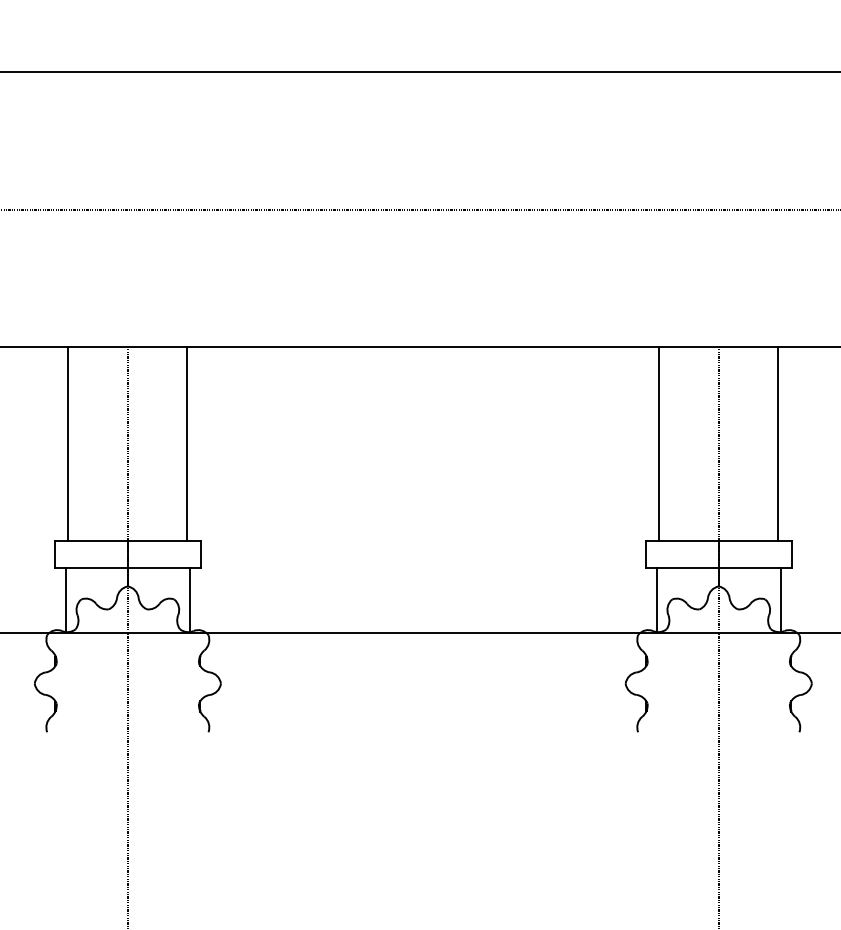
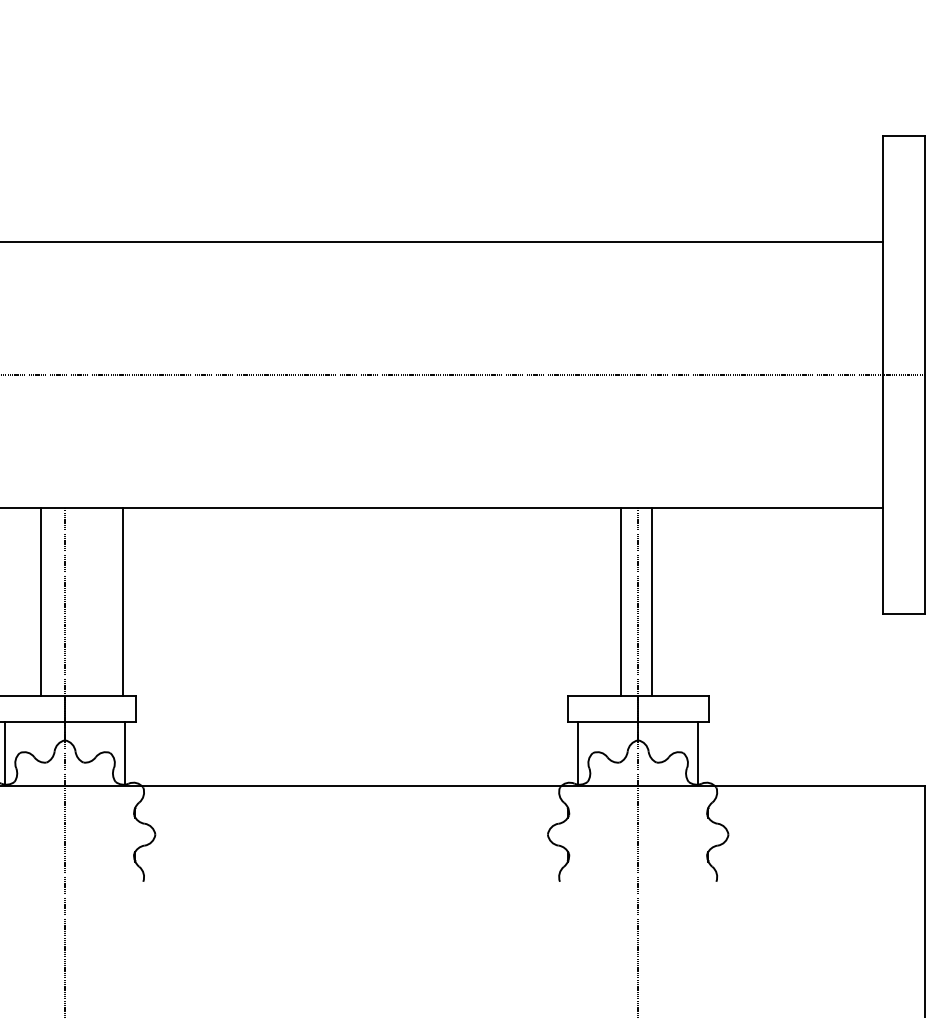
line: (68, 443) -> (41, 601), moved
line: (659, 443) -> (620, 601), moved
line: (777, 443) -> (651, 601), moved

